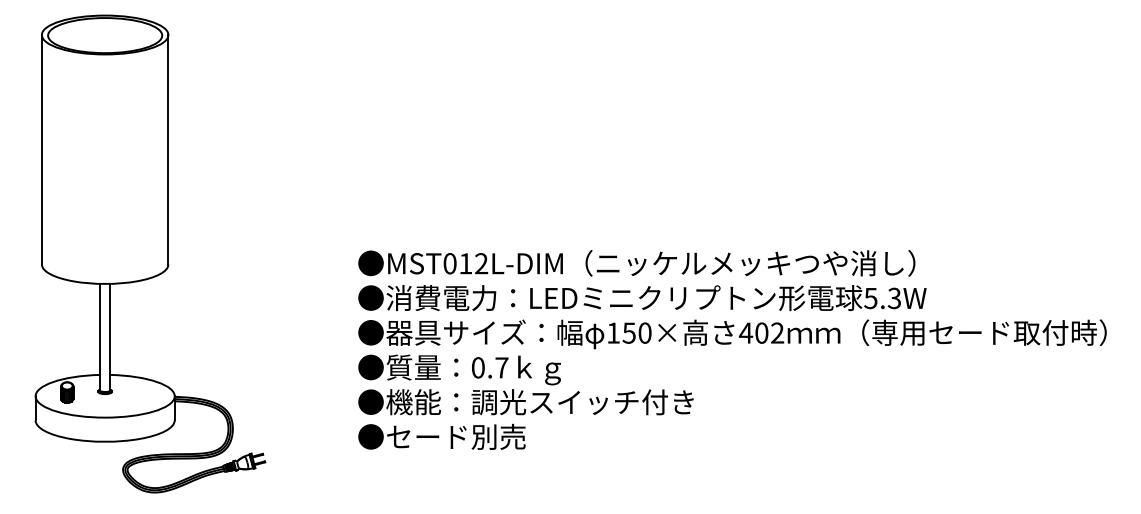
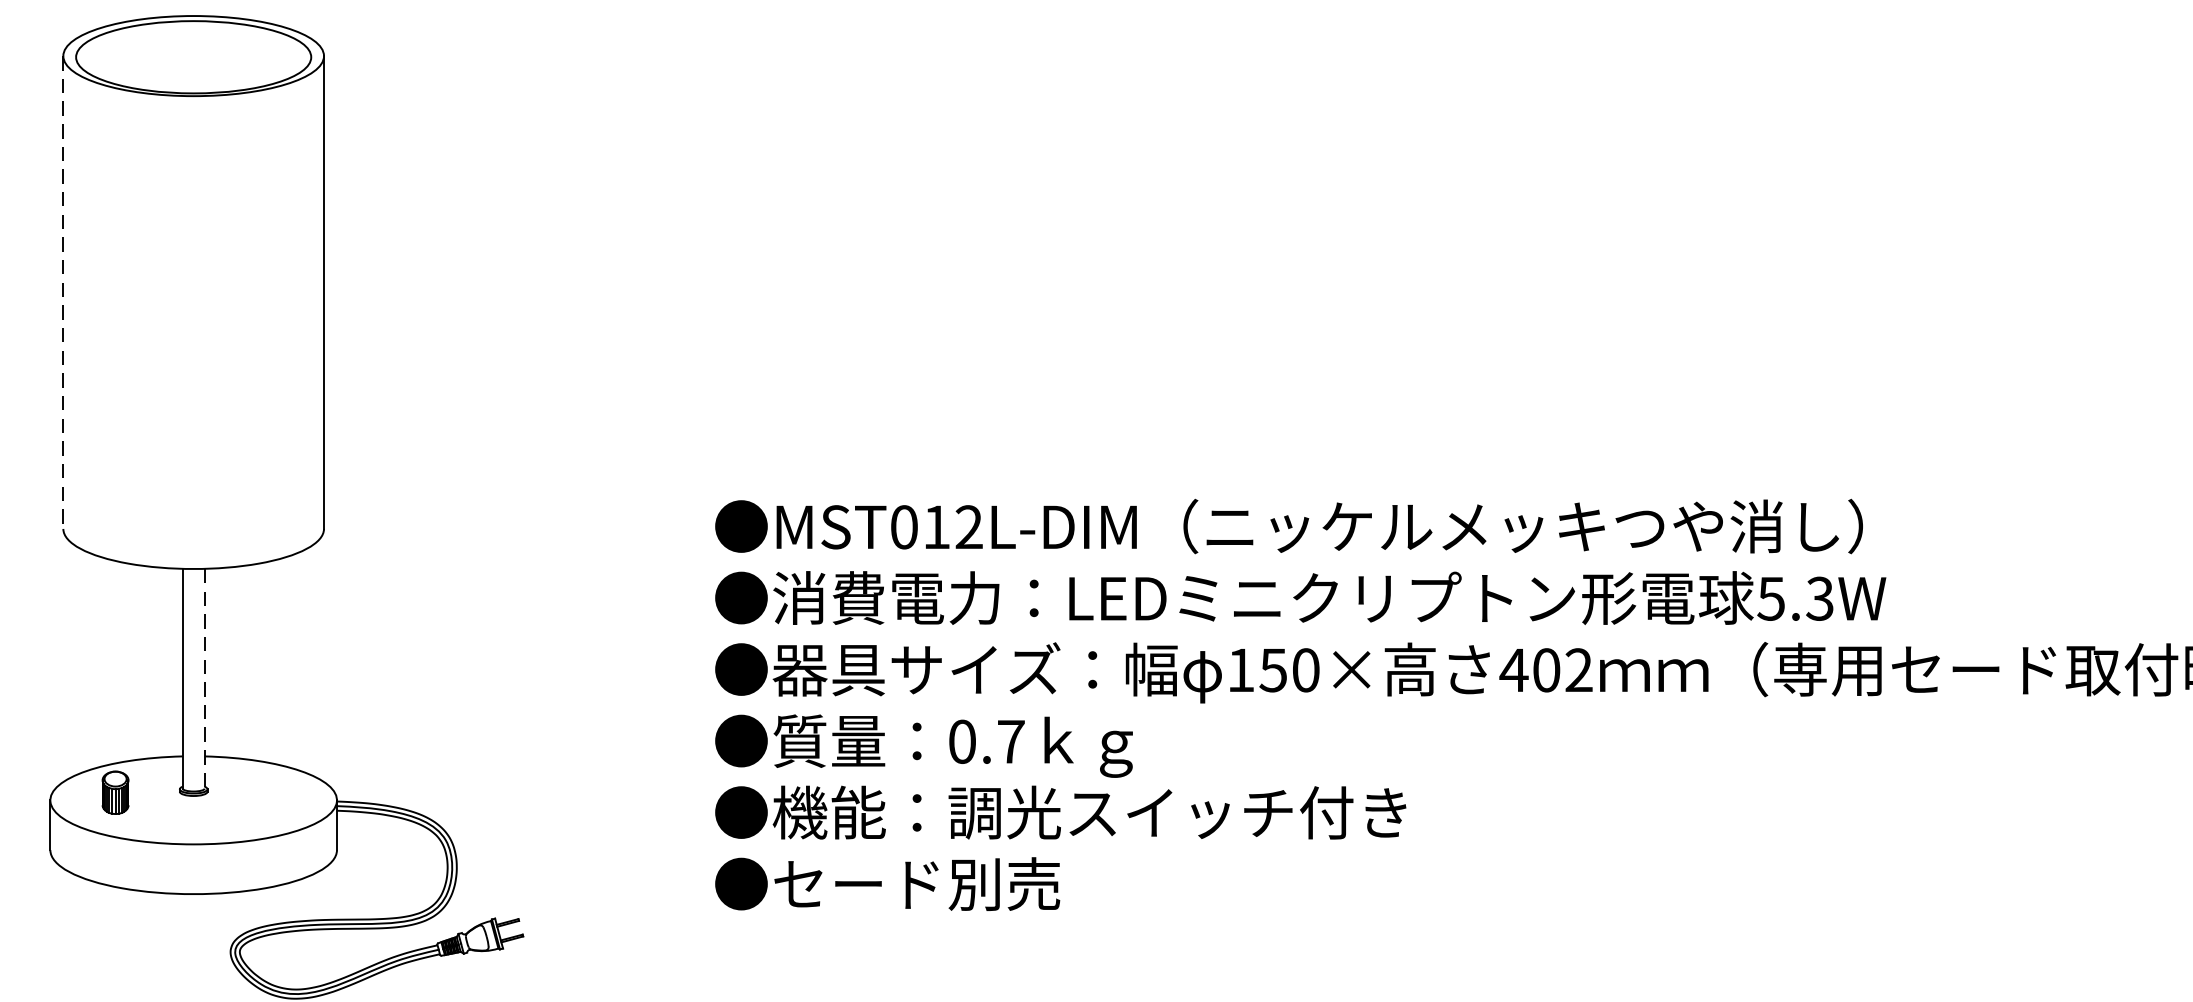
line: (41, 149) -> (62, 291), solid -> dashed
line: (110, 337) -> (204, 679), solid -> dashed

